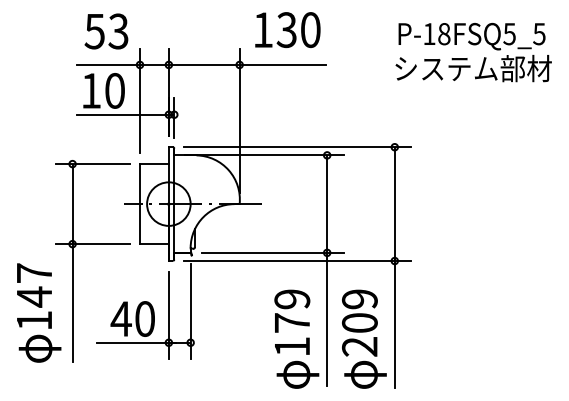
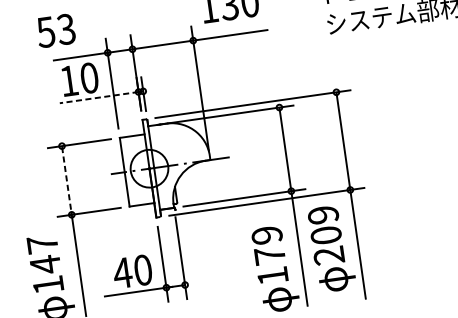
text: (106, 31) -> (56, 30), moved
line: (122, 114) -> (98, 97), solid -> dashed
line: (72, 204) -> (66, 180), solid -> dashed
text: (364, 338) -> (332, 248), moved

